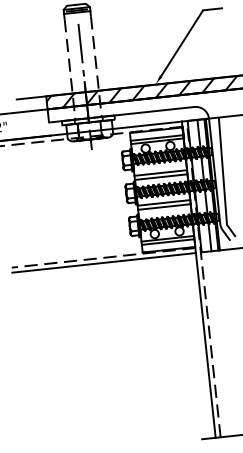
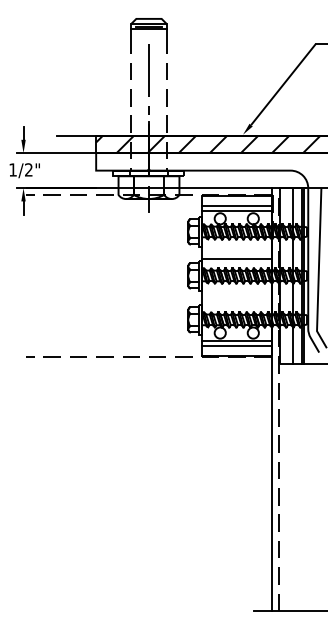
line: (160, 173) -> (236, 253), removed
line: (163, 203) -> (236, 293), removed
line: (164, 206) -> (236, 298), removed
line: (103, 263) -> (148, 364), removed

